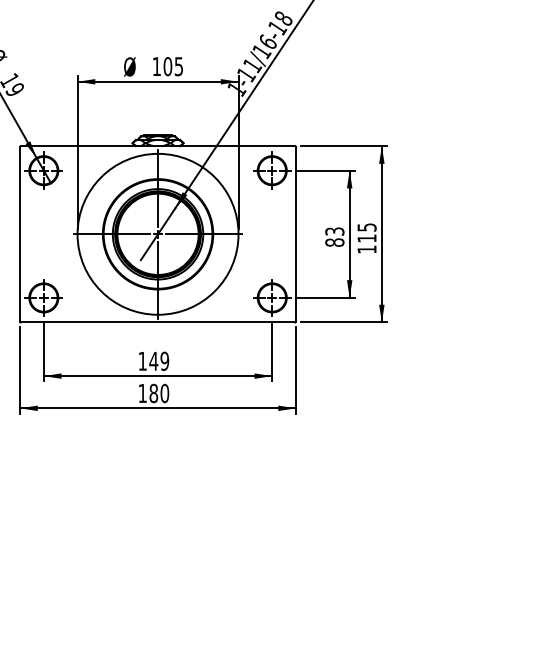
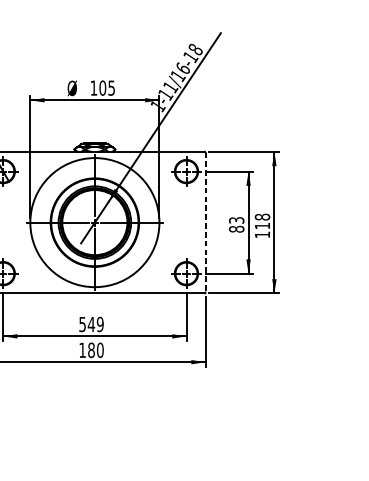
text: (366, 227) -> (262, 217), 115 -> 118
line: (296, 234) -> (205, 222), solid -> dashed
text: (142, 361) -> (82, 324), 149 -> 549

